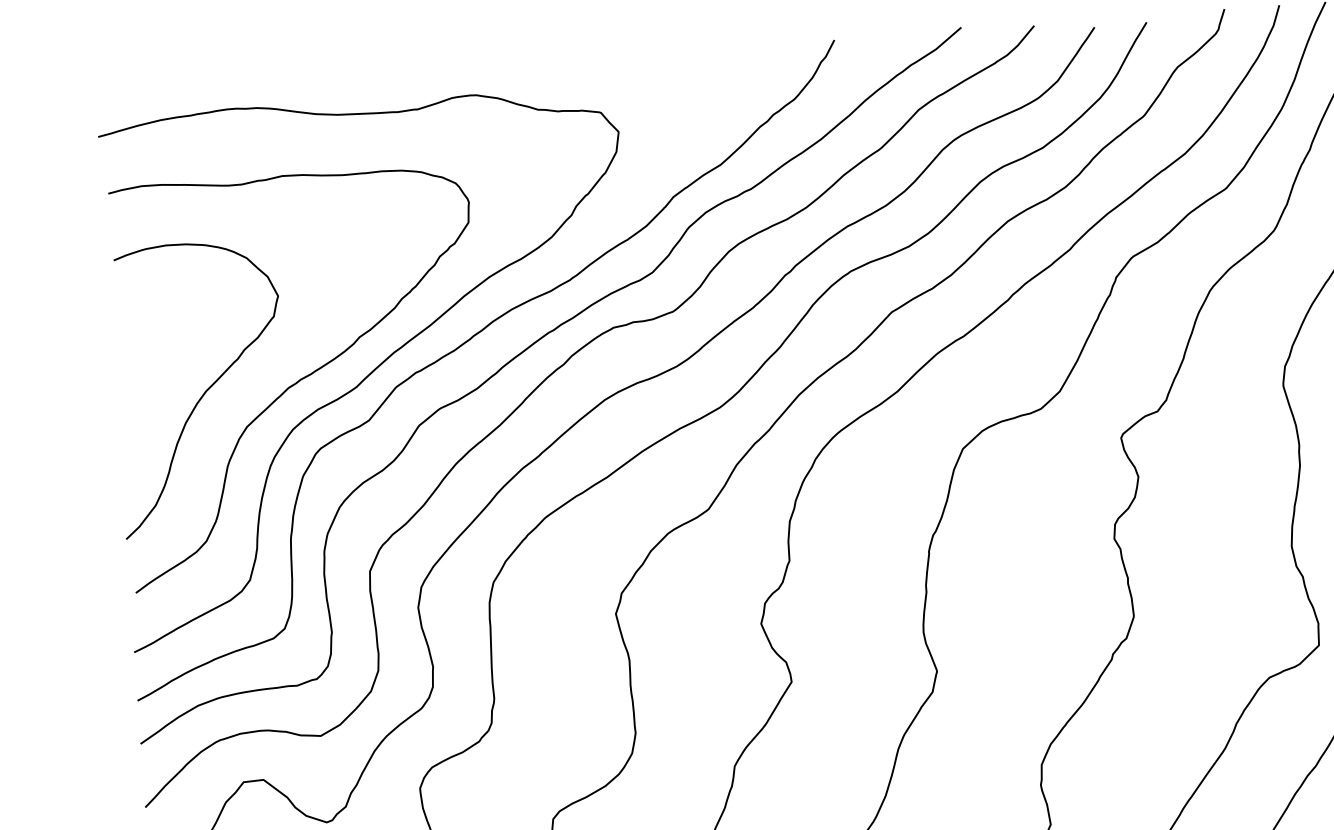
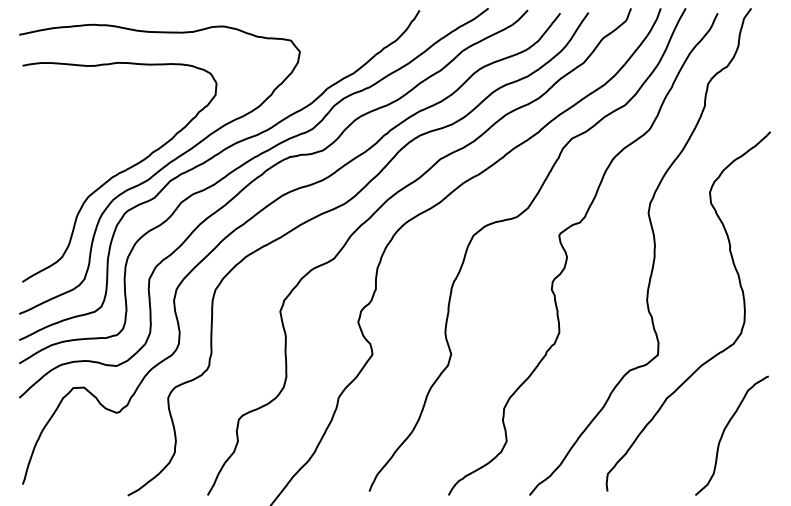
curve: (205, 390) -> (67, 175), removed

